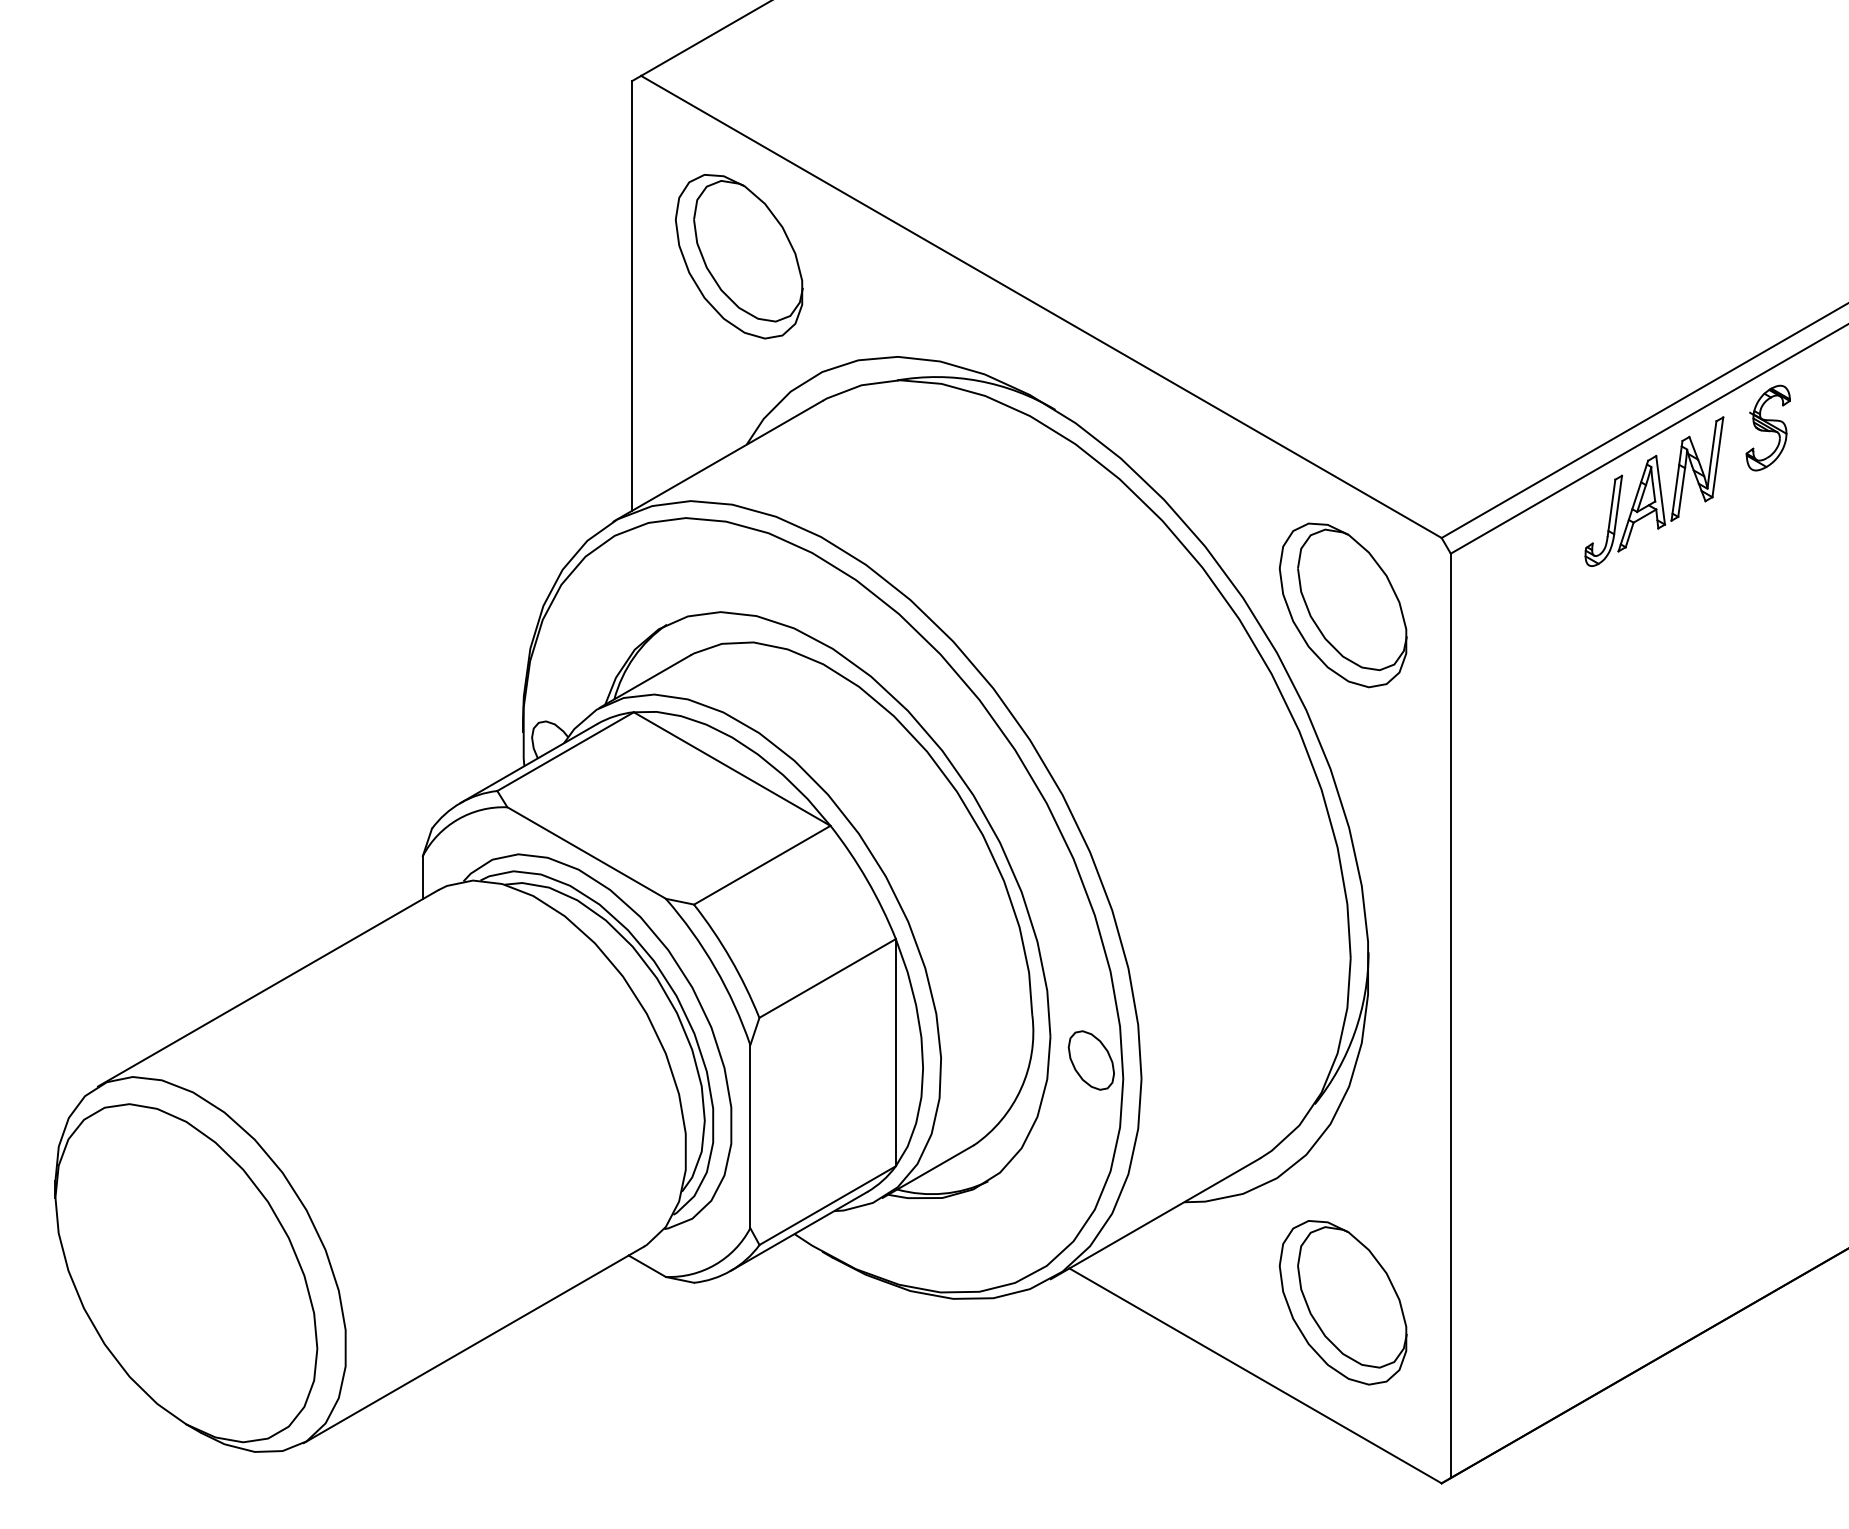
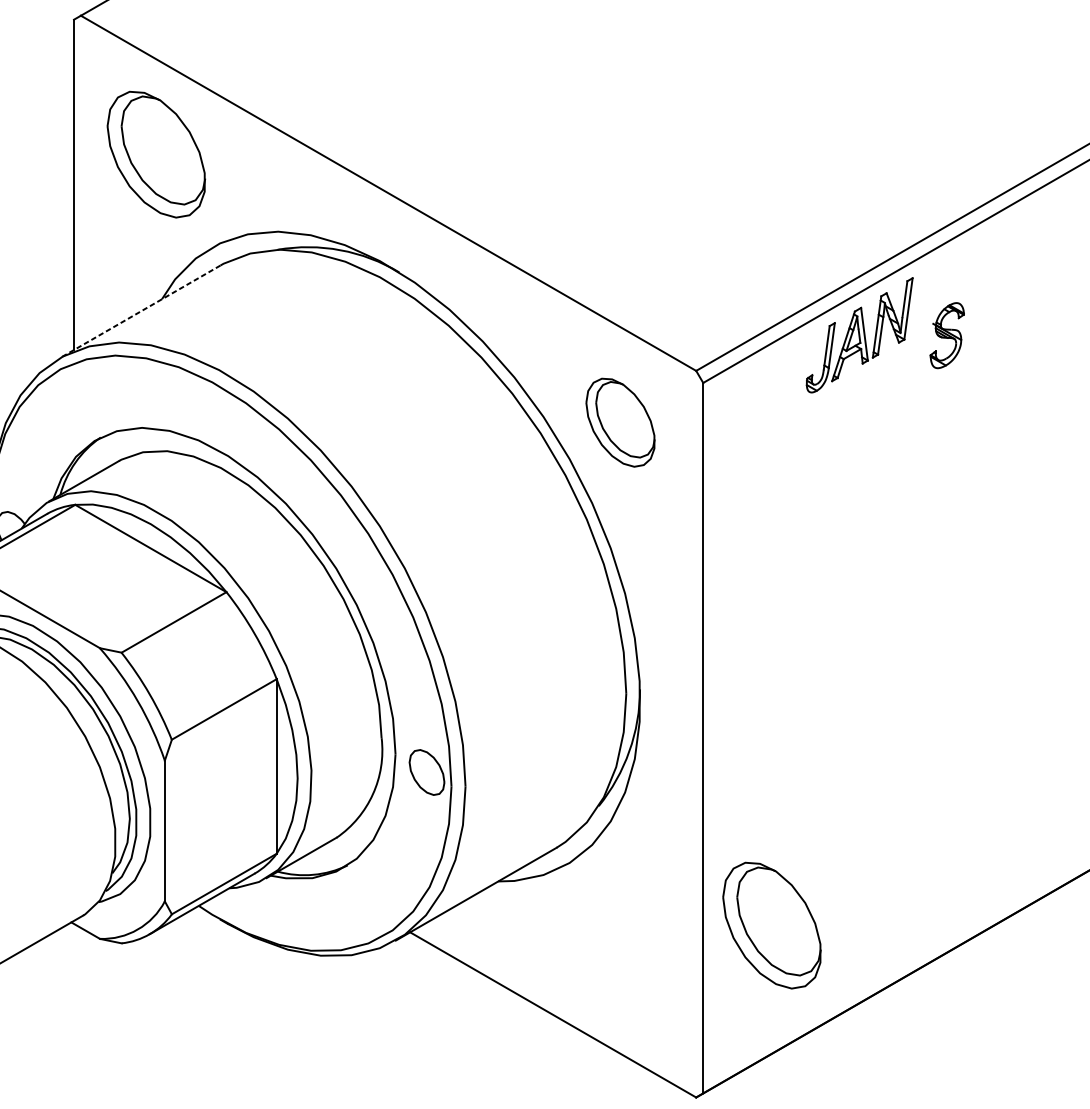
part: (1767, 427) -> (946, 335), moved
line: (718, 461) -> (140, 312), solid -> dashed
part: (1342, 605) -> (619, 422), size x0.7
part: (1342, 1302) -> (771, 925), moved

